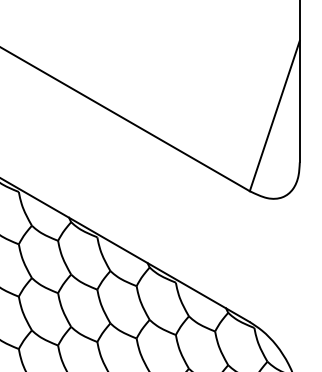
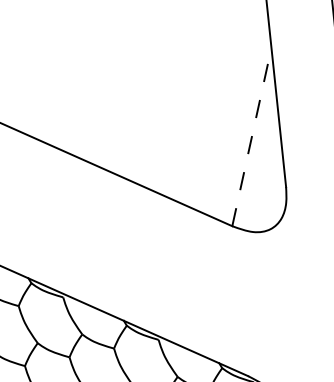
line: (274, 115) -> (251, 136), solid -> dashed

